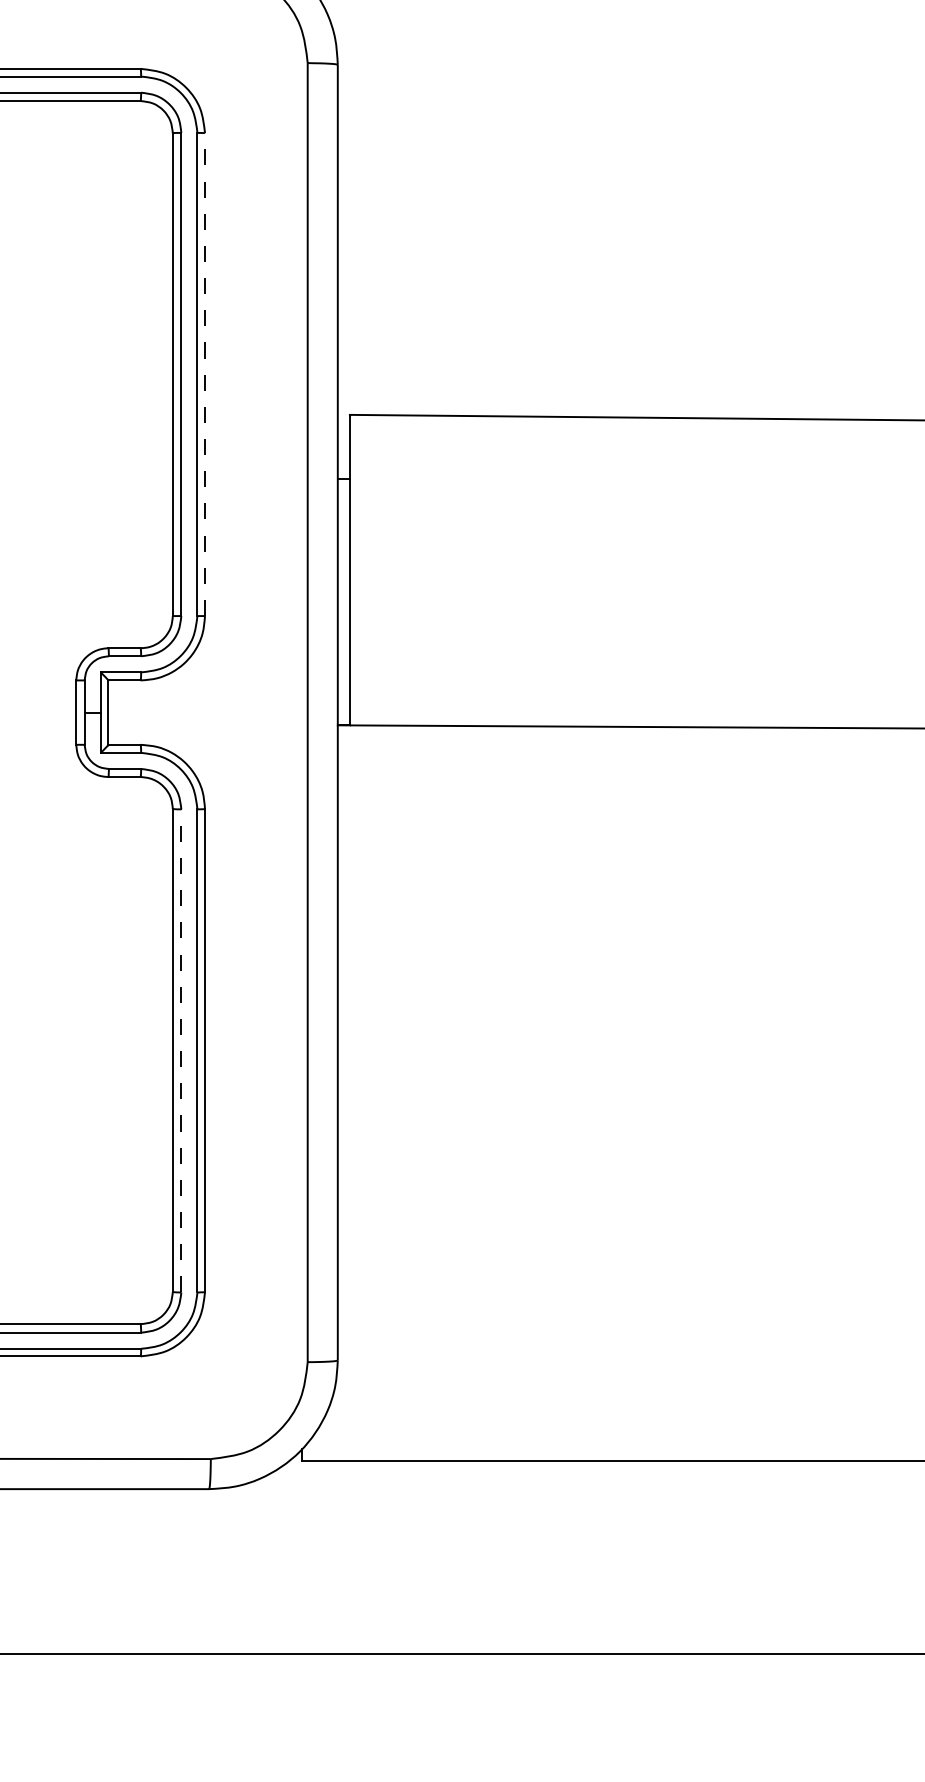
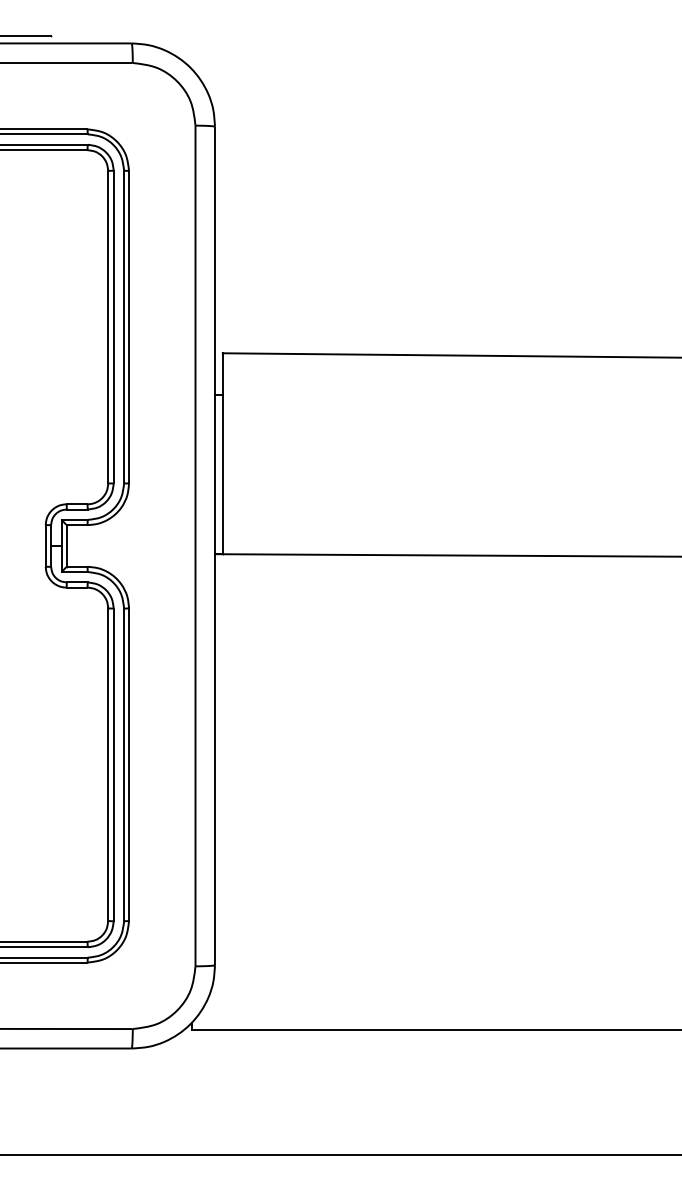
line: (205, 373) -> (129, 326), dashed -> solid
line: (180, 1050) -> (113, 764), dashed -> solid

